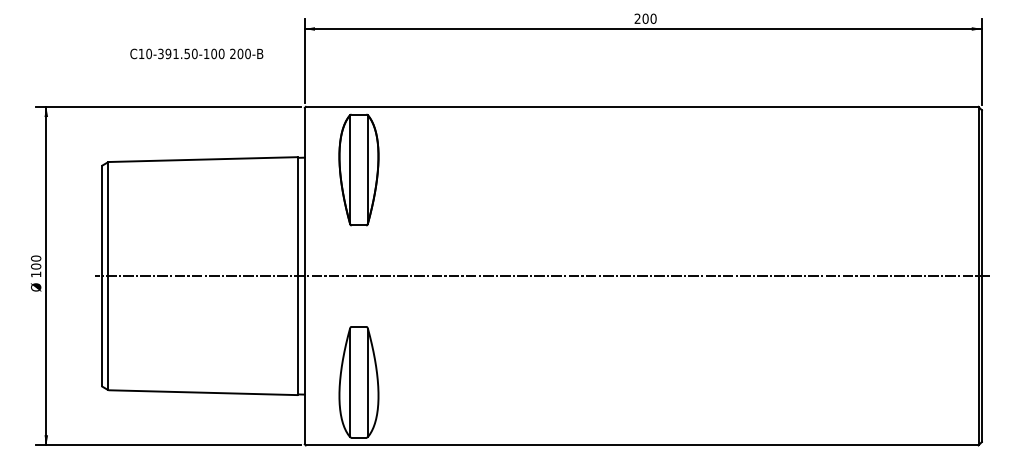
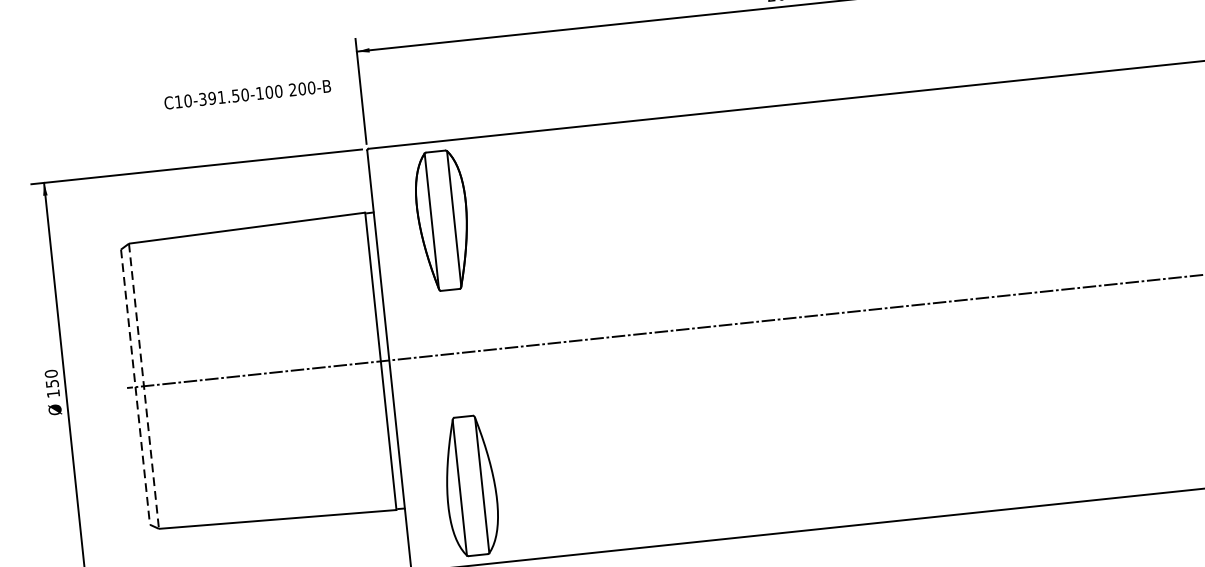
text: (196, 53) -> (247, 94), moved
text: (36, 266) -> (52, 383), 100 -> 150
line: (101, 276) -> (135, 387), solid -> dashed
line: (108, 276) -> (144, 386), solid -> dashed

